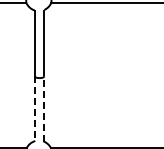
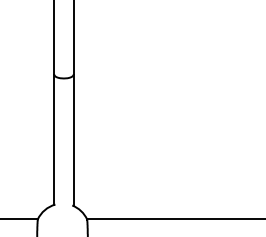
line: (34, 108) -> (53, 139), dashed -> solid
line: (44, 109) -> (73, 141), dashed -> solid

